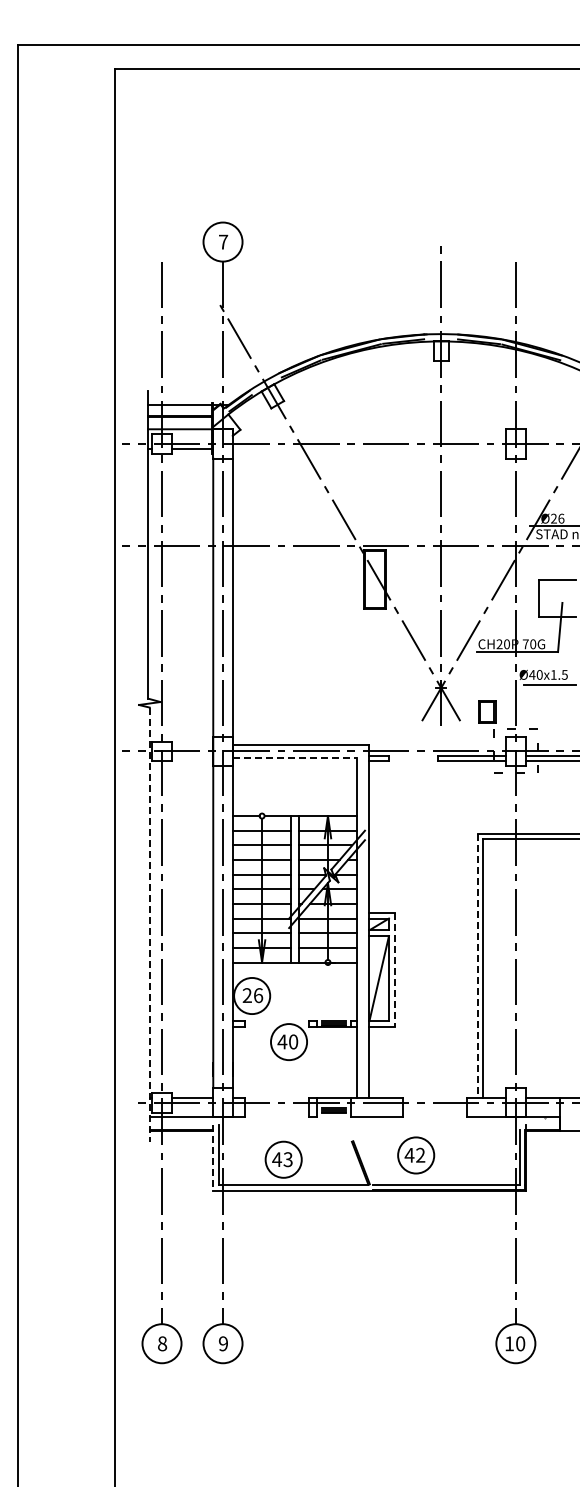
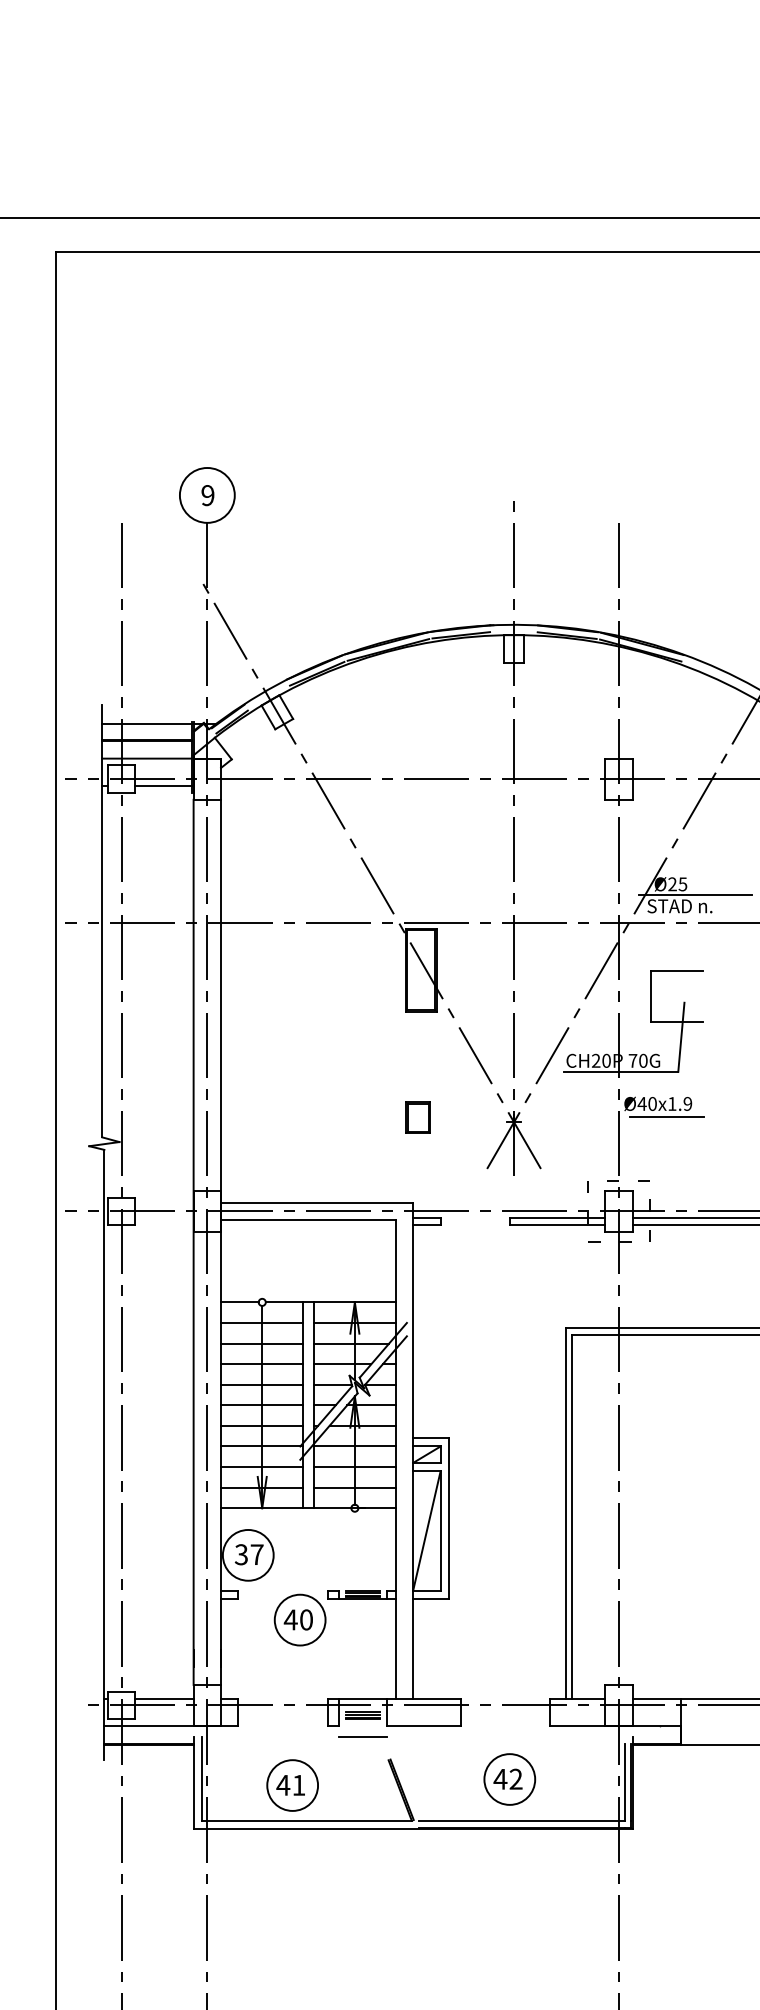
text: (223, 241) -> (208, 494), 7 -> 9
text: (561, 518) -> (683, 884), Ø26 -> Ø25
text: (564, 674) -> (687, 1103), 1.5 -> 1.9
part: (487, 711) -> (418, 1117), moved
line: (295, 757) -> (309, 1220), dashed -> solid
line: (149, 925) -> (103, 1456), dashed -> solid
line: (477, 966) -> (565, 1513), dashed -> solid
line: (394, 970) -> (448, 1519), dashed -> solid
text: (252, 995) -> (248, 1554), 26 -> 37
line: (333, 1125) -> (362, 1737), added
part: (416, 1155) -> (510, 1779), moved
line: (213, 1157) -> (193, 1782), dashed -> solid
text: (287, 1159) -> (297, 1785), 43 -> 41

